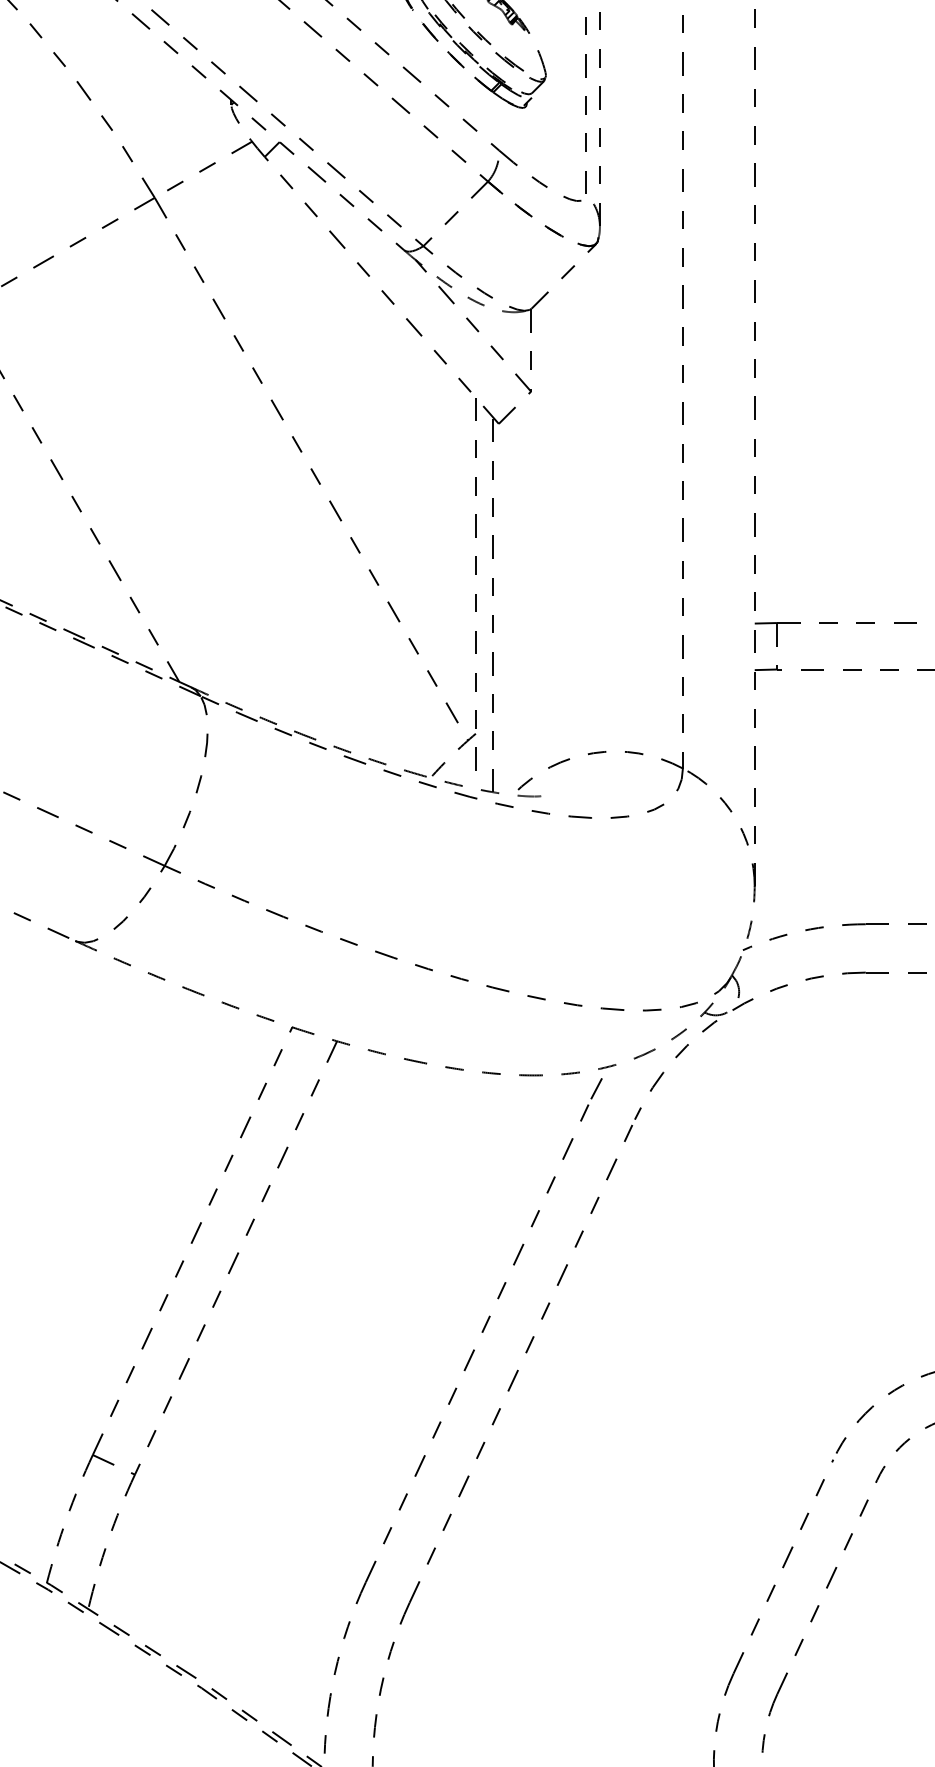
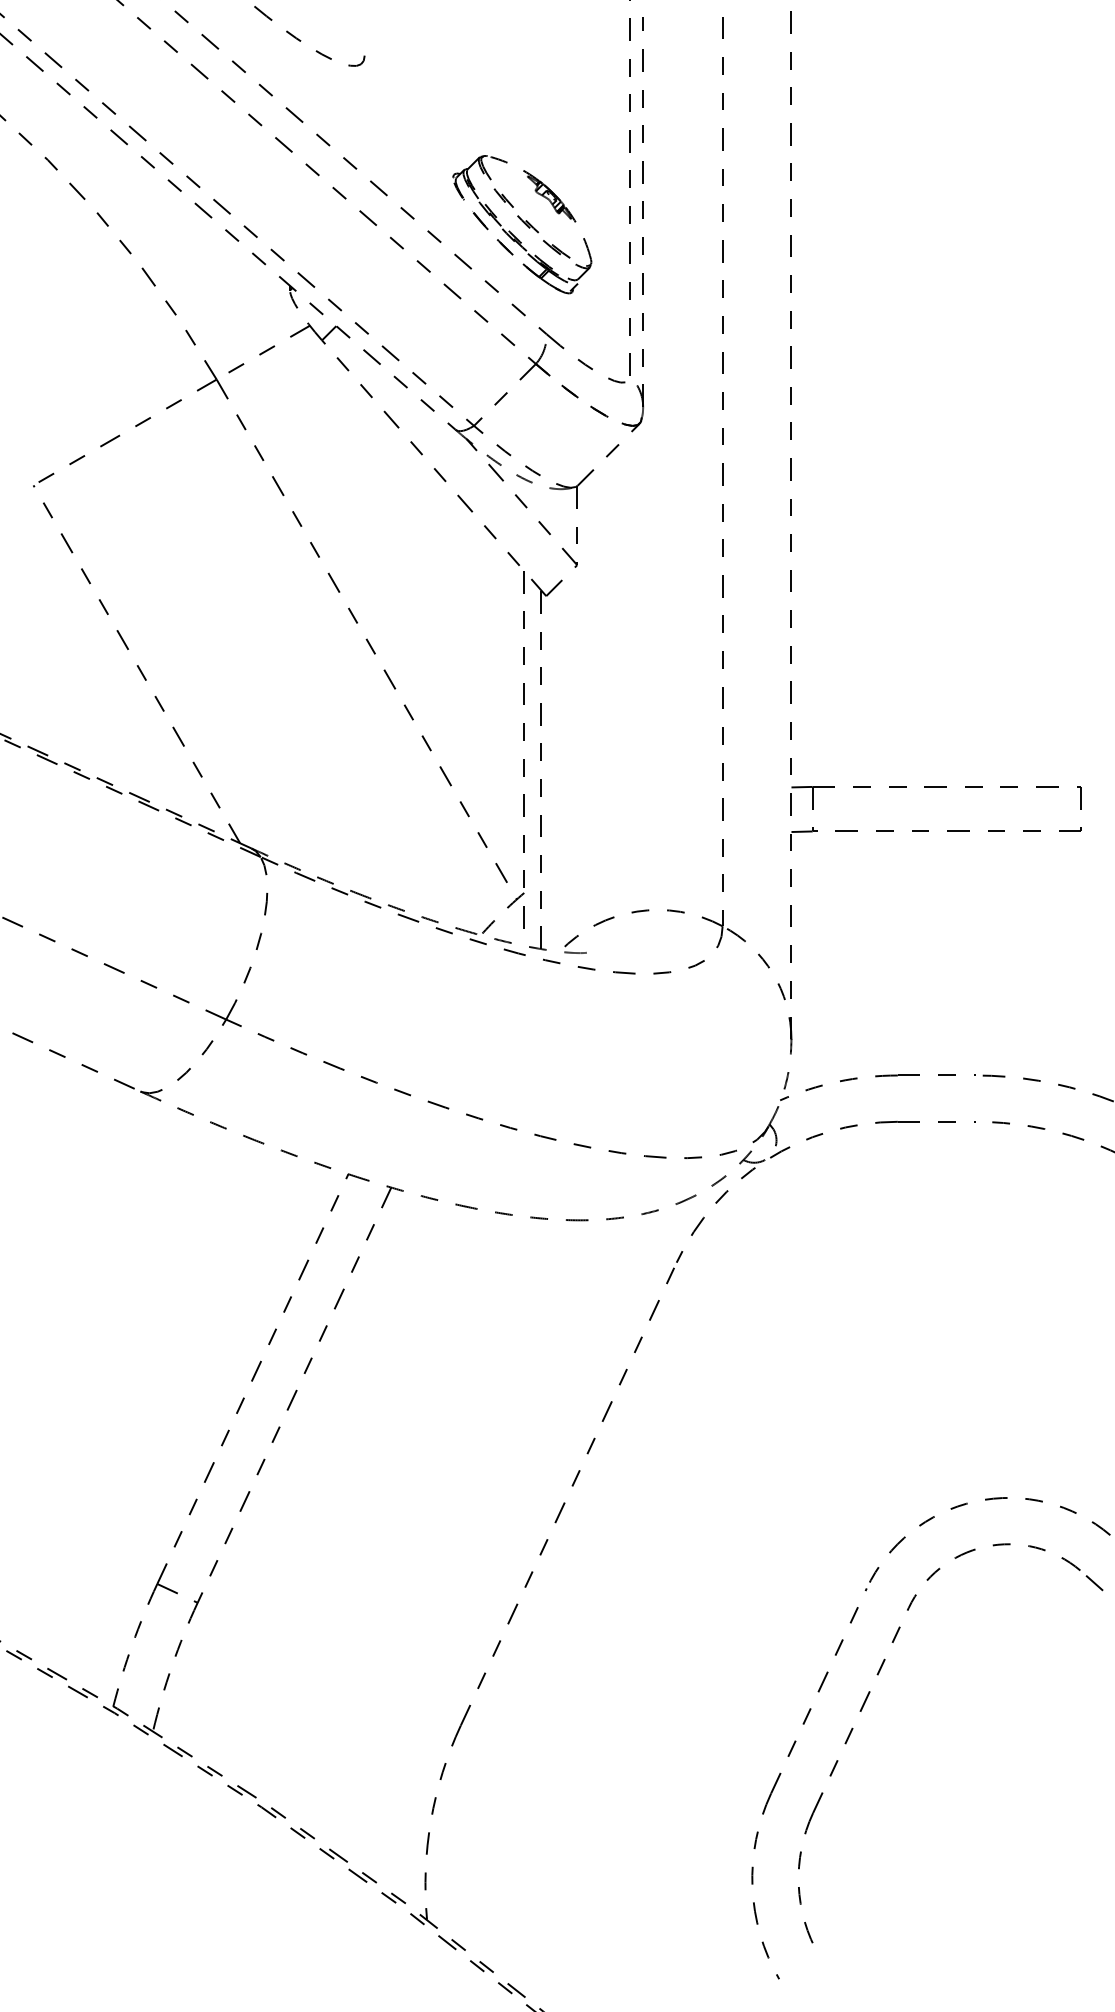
part: (449, 1404) -> (499, 1535), removed

